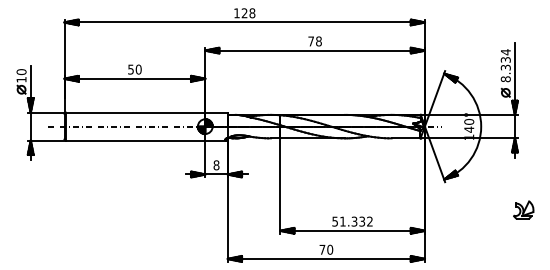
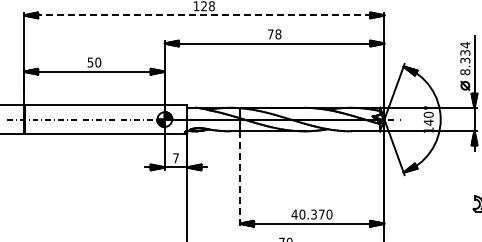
line: (245, 22) -> (205, 15), solid -> dashed
text: (216, 165) -> (176, 158), 8 -> 7
line: (280, 186) -> (240, 179), solid -> dashed
text: (352, 221) -> (312, 214), 51.332 -> 40.370

